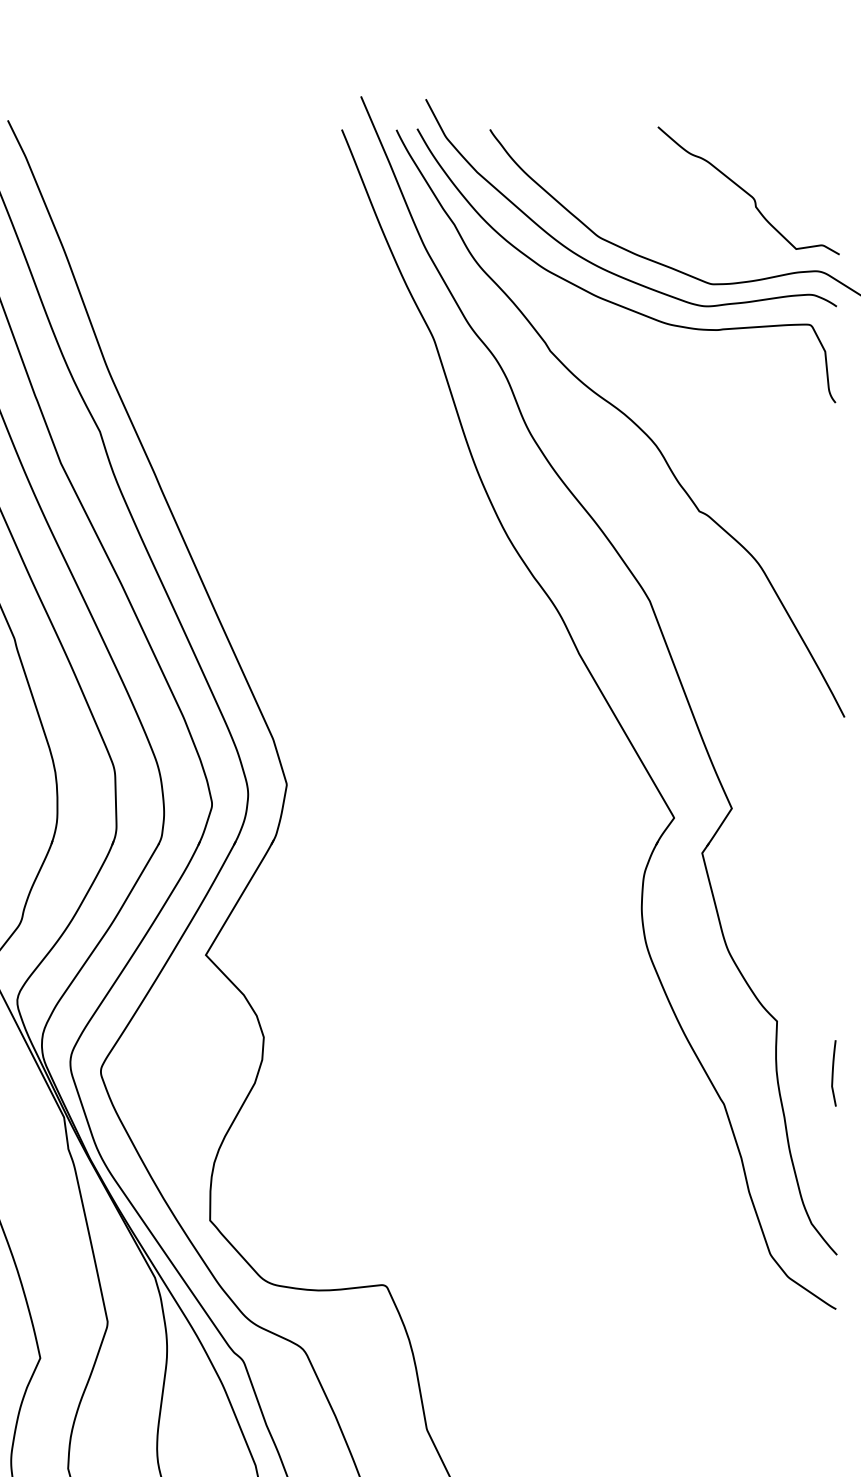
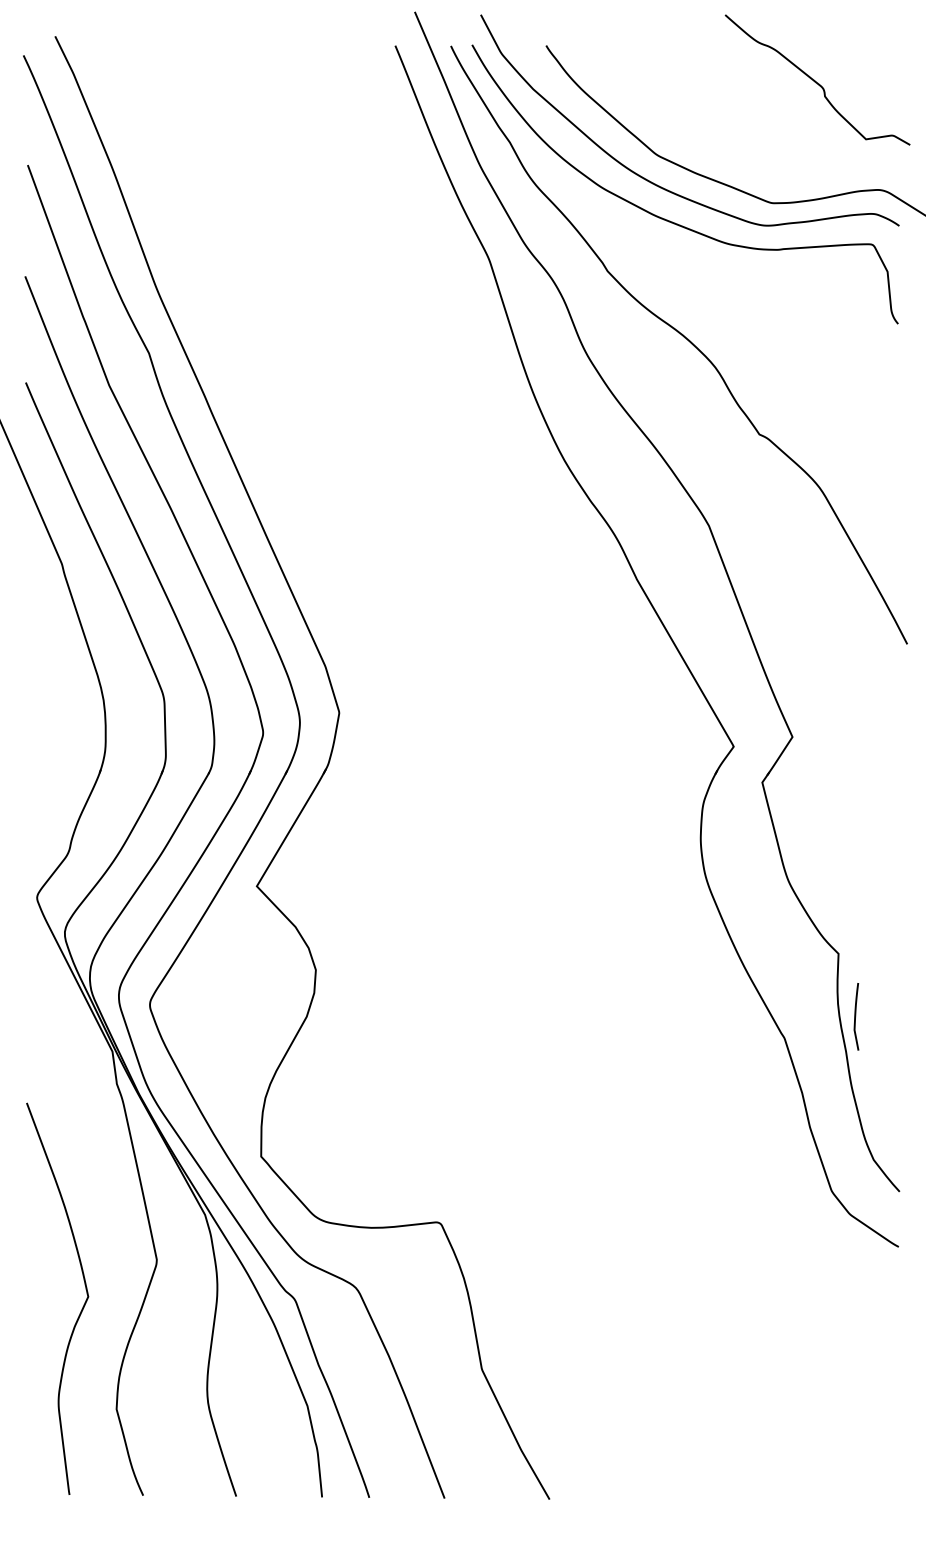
curve: (746, 191) -> (815, 80), moved
curve: (834, 1073) -> (856, 1016), moved

